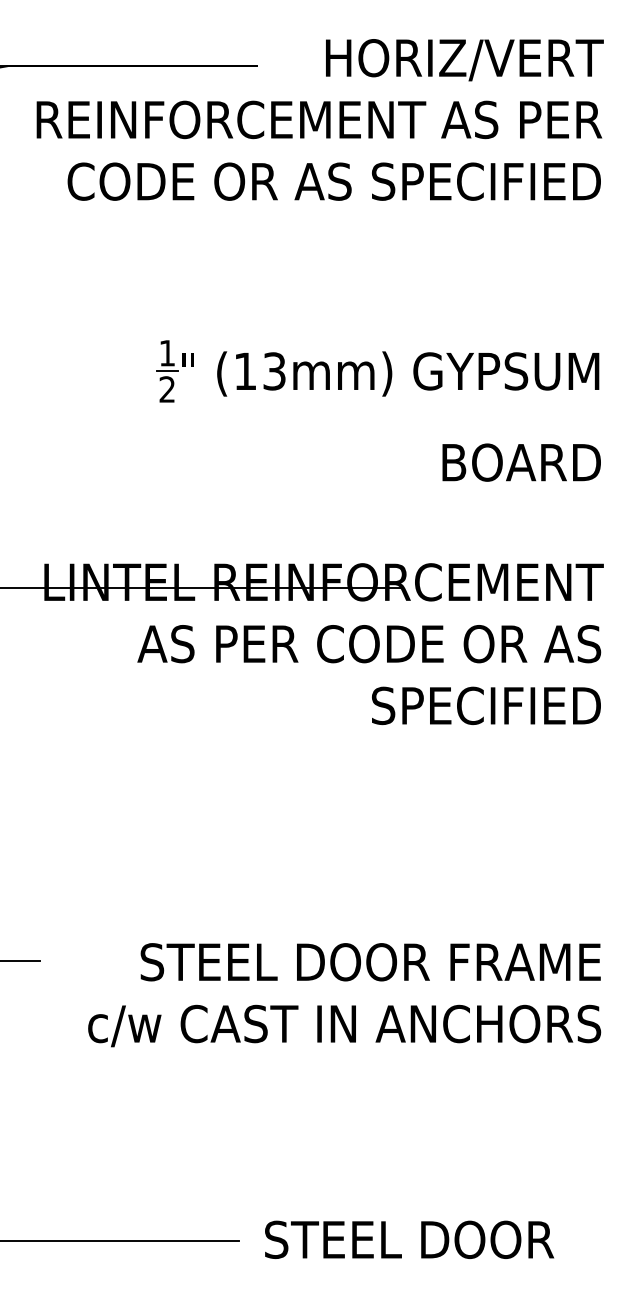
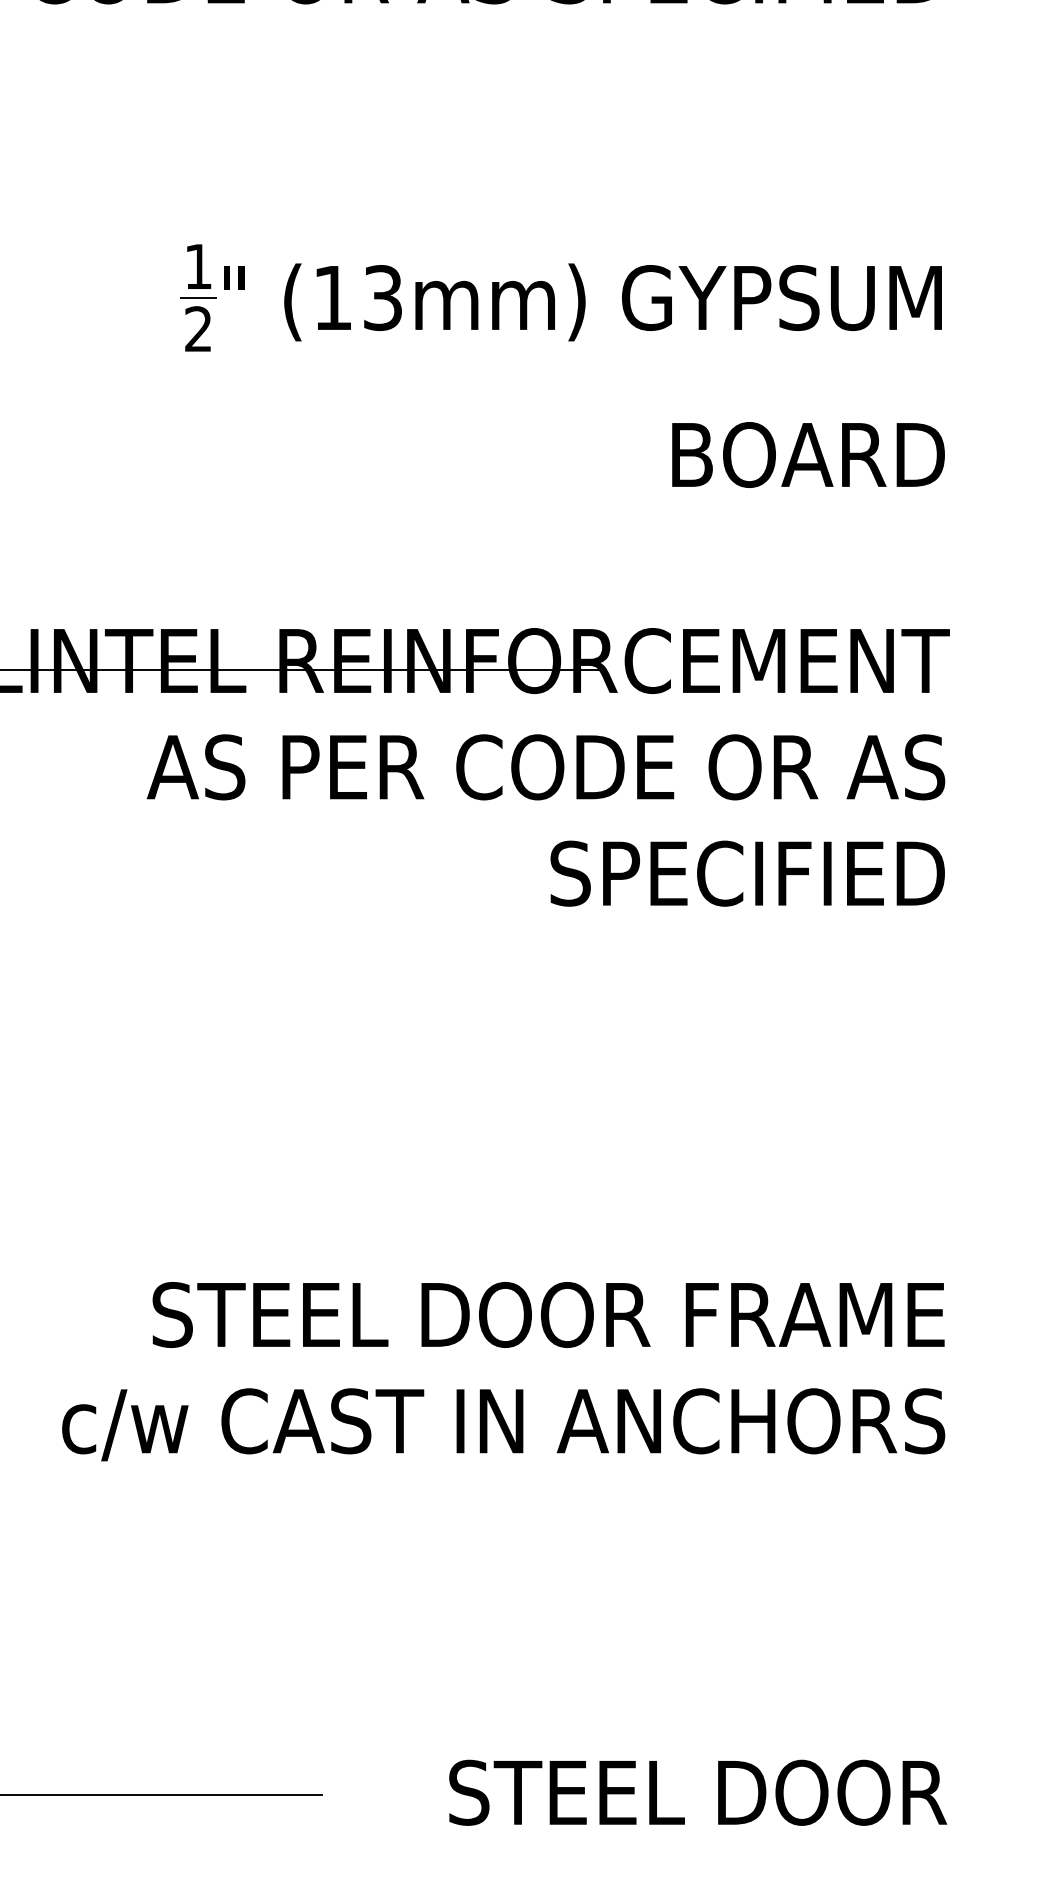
text: (409, 1239) -> (697, 1792), moved

